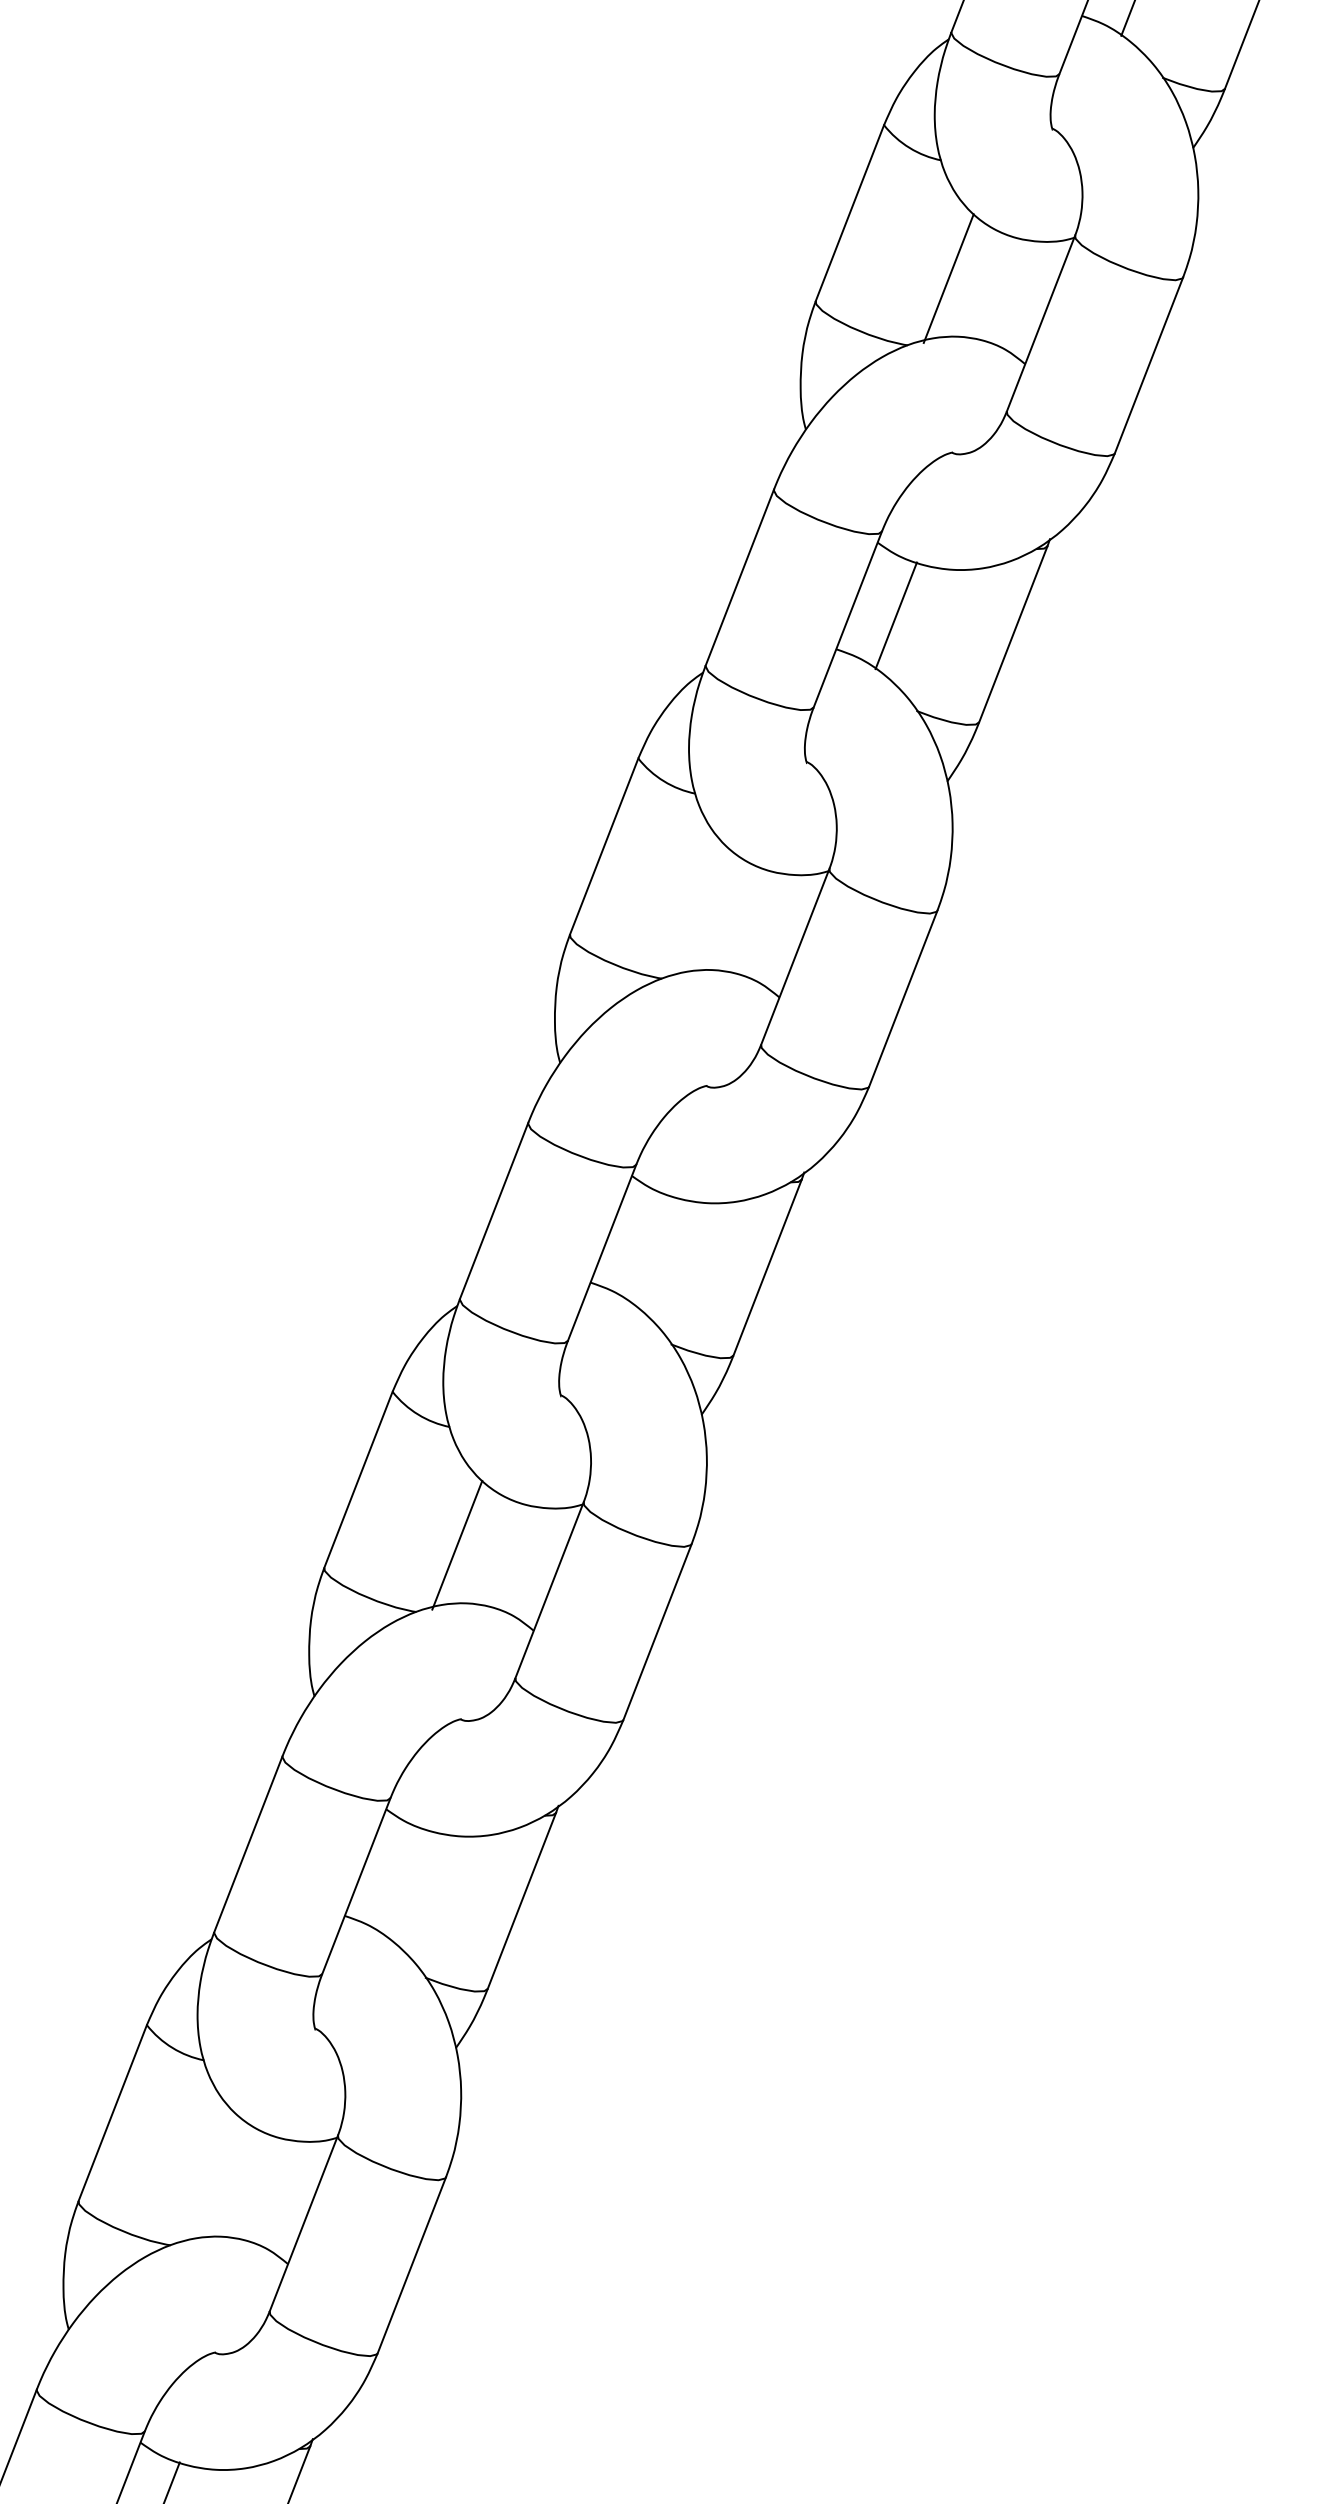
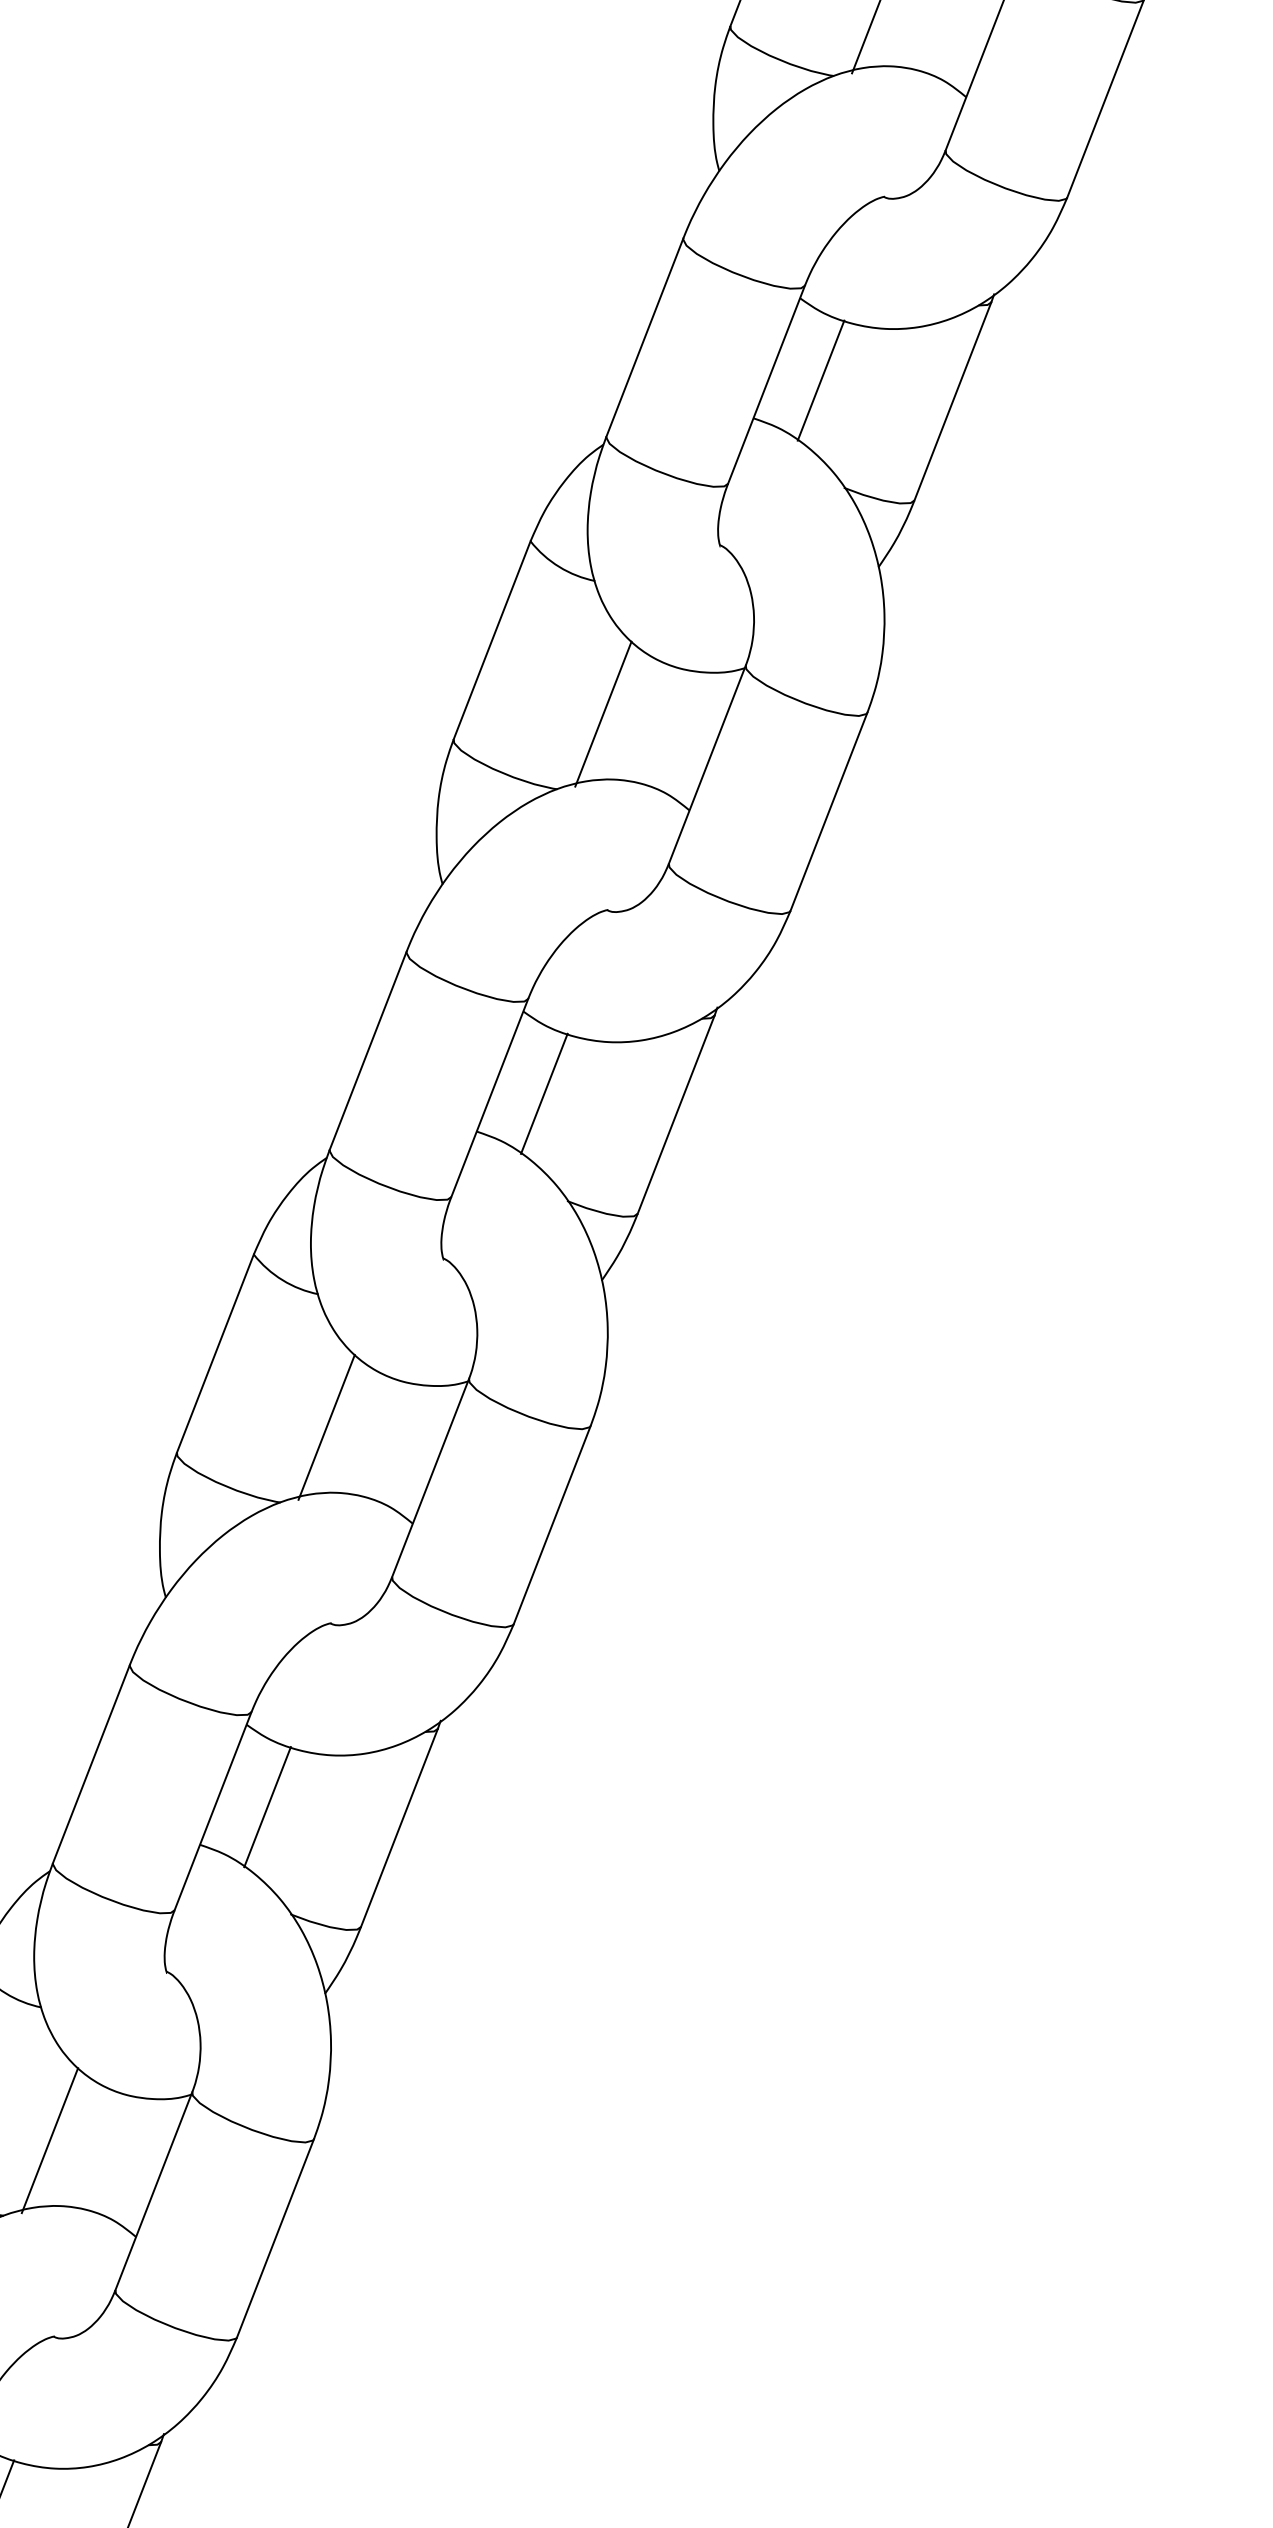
line: (702, 911) -> (602, 713), added
line: (650, 1248) -> (544, 1093), added
line: (404, 1882) -> (267, 1807), added
line: (211, 2178) -> (49, 2140), added

